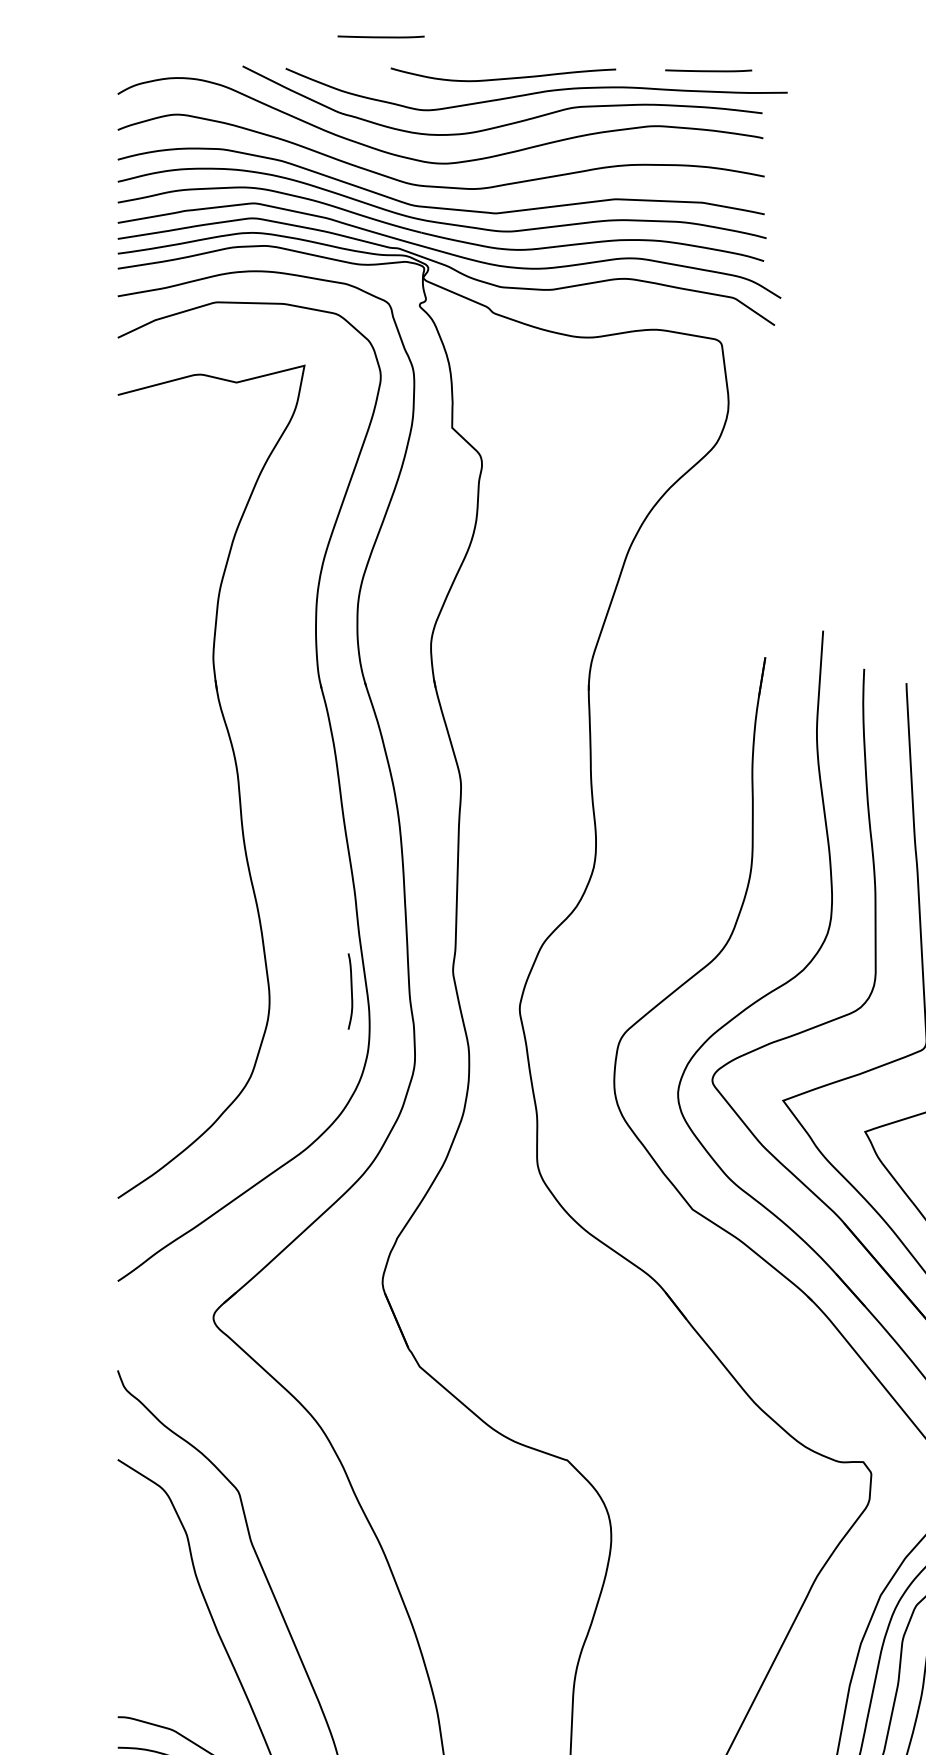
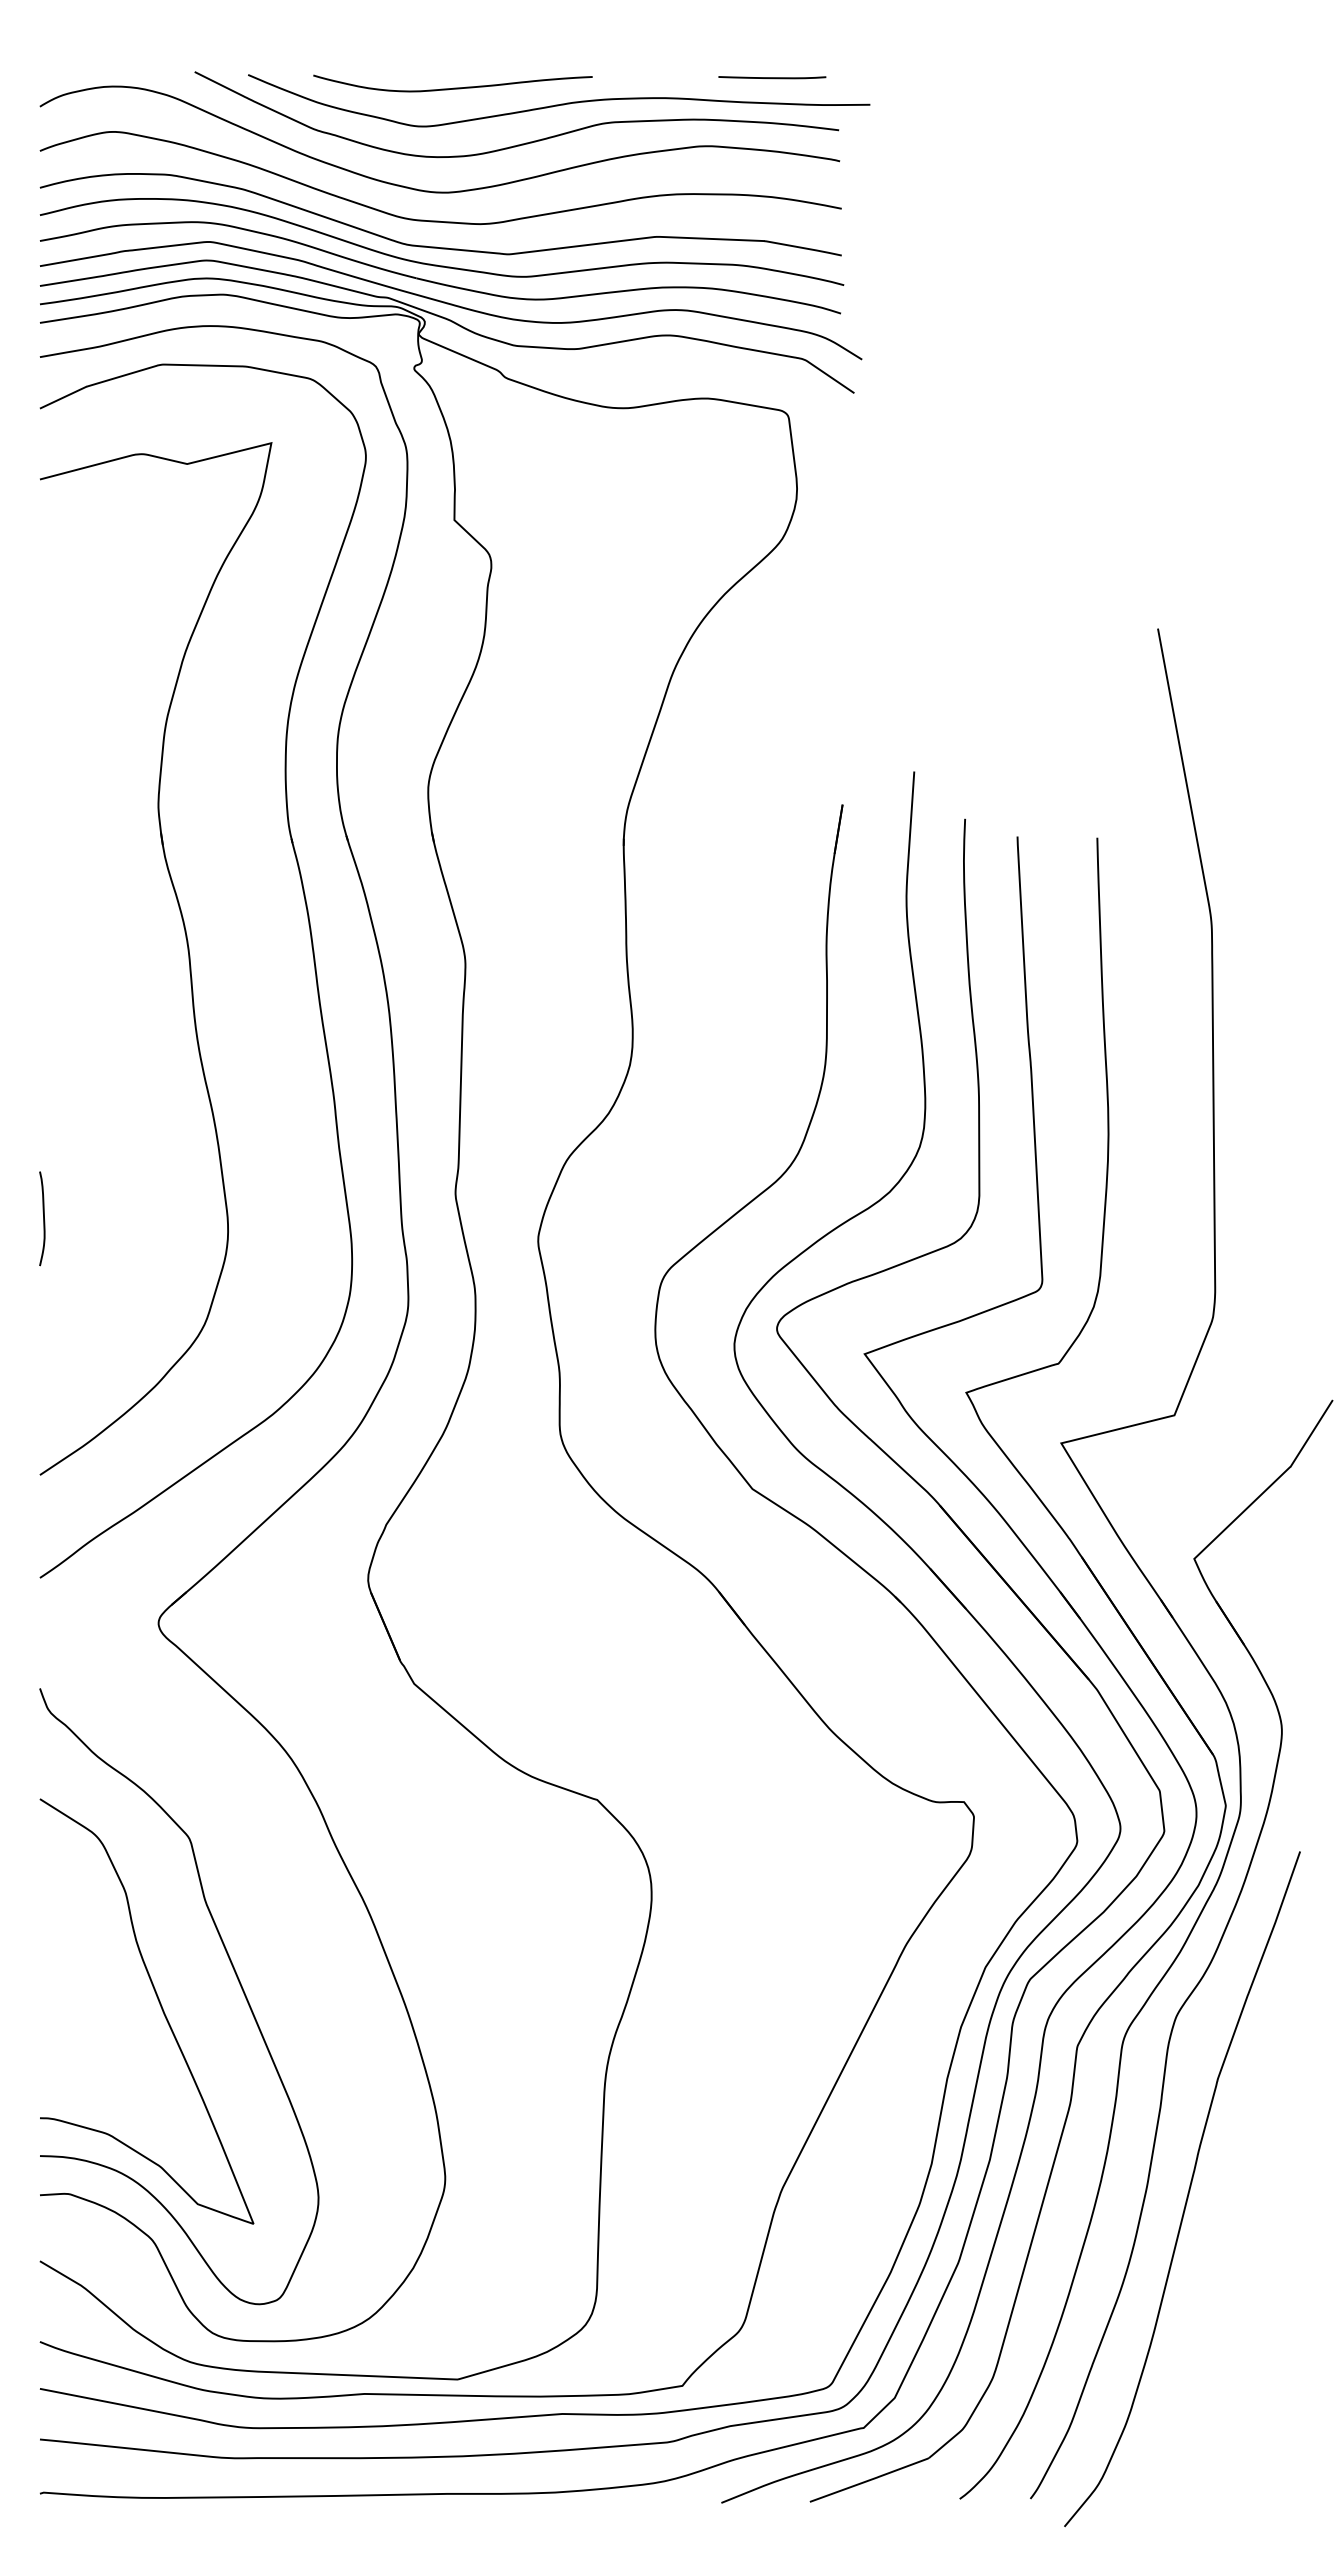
line: (381, 36) -> (366, 35), removed
curve: (503, 77) -> (453, 87), moved
curve: (351, 991) -> (43, 1218), moved

